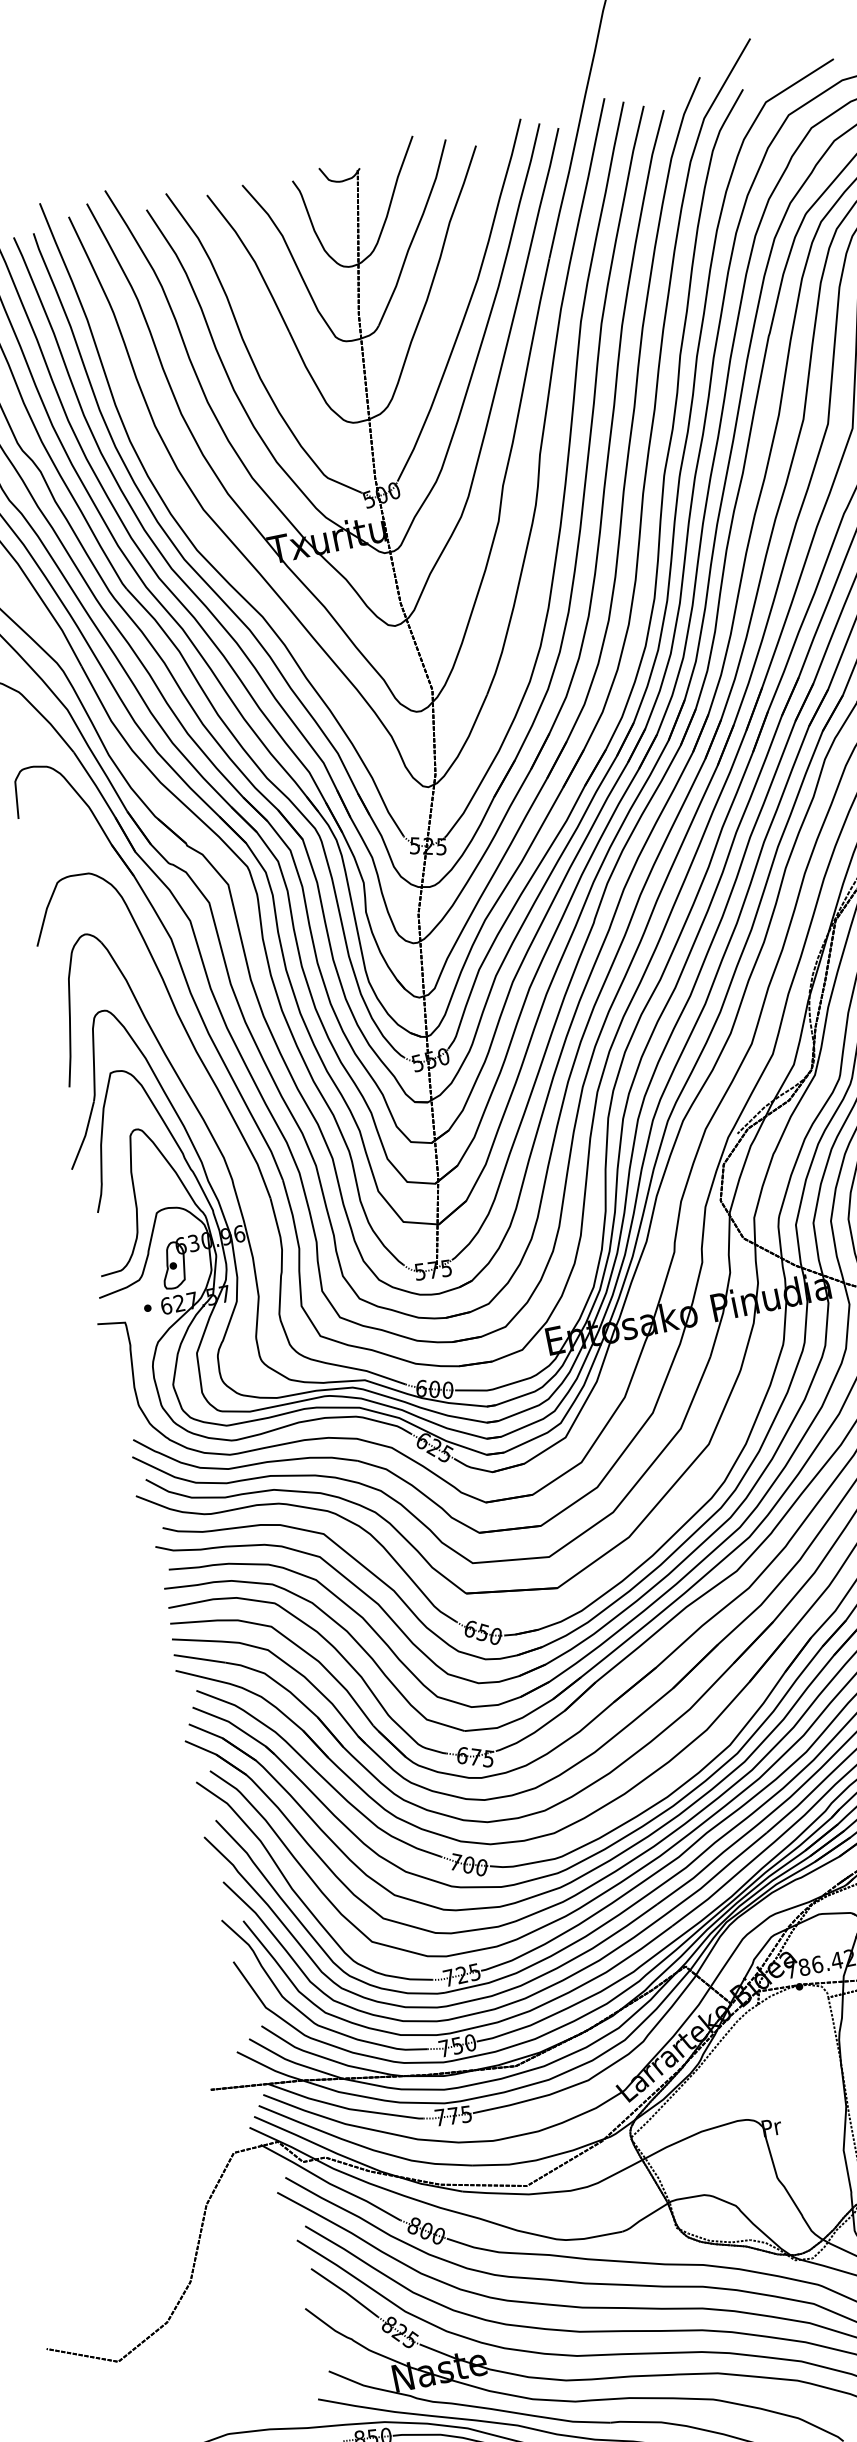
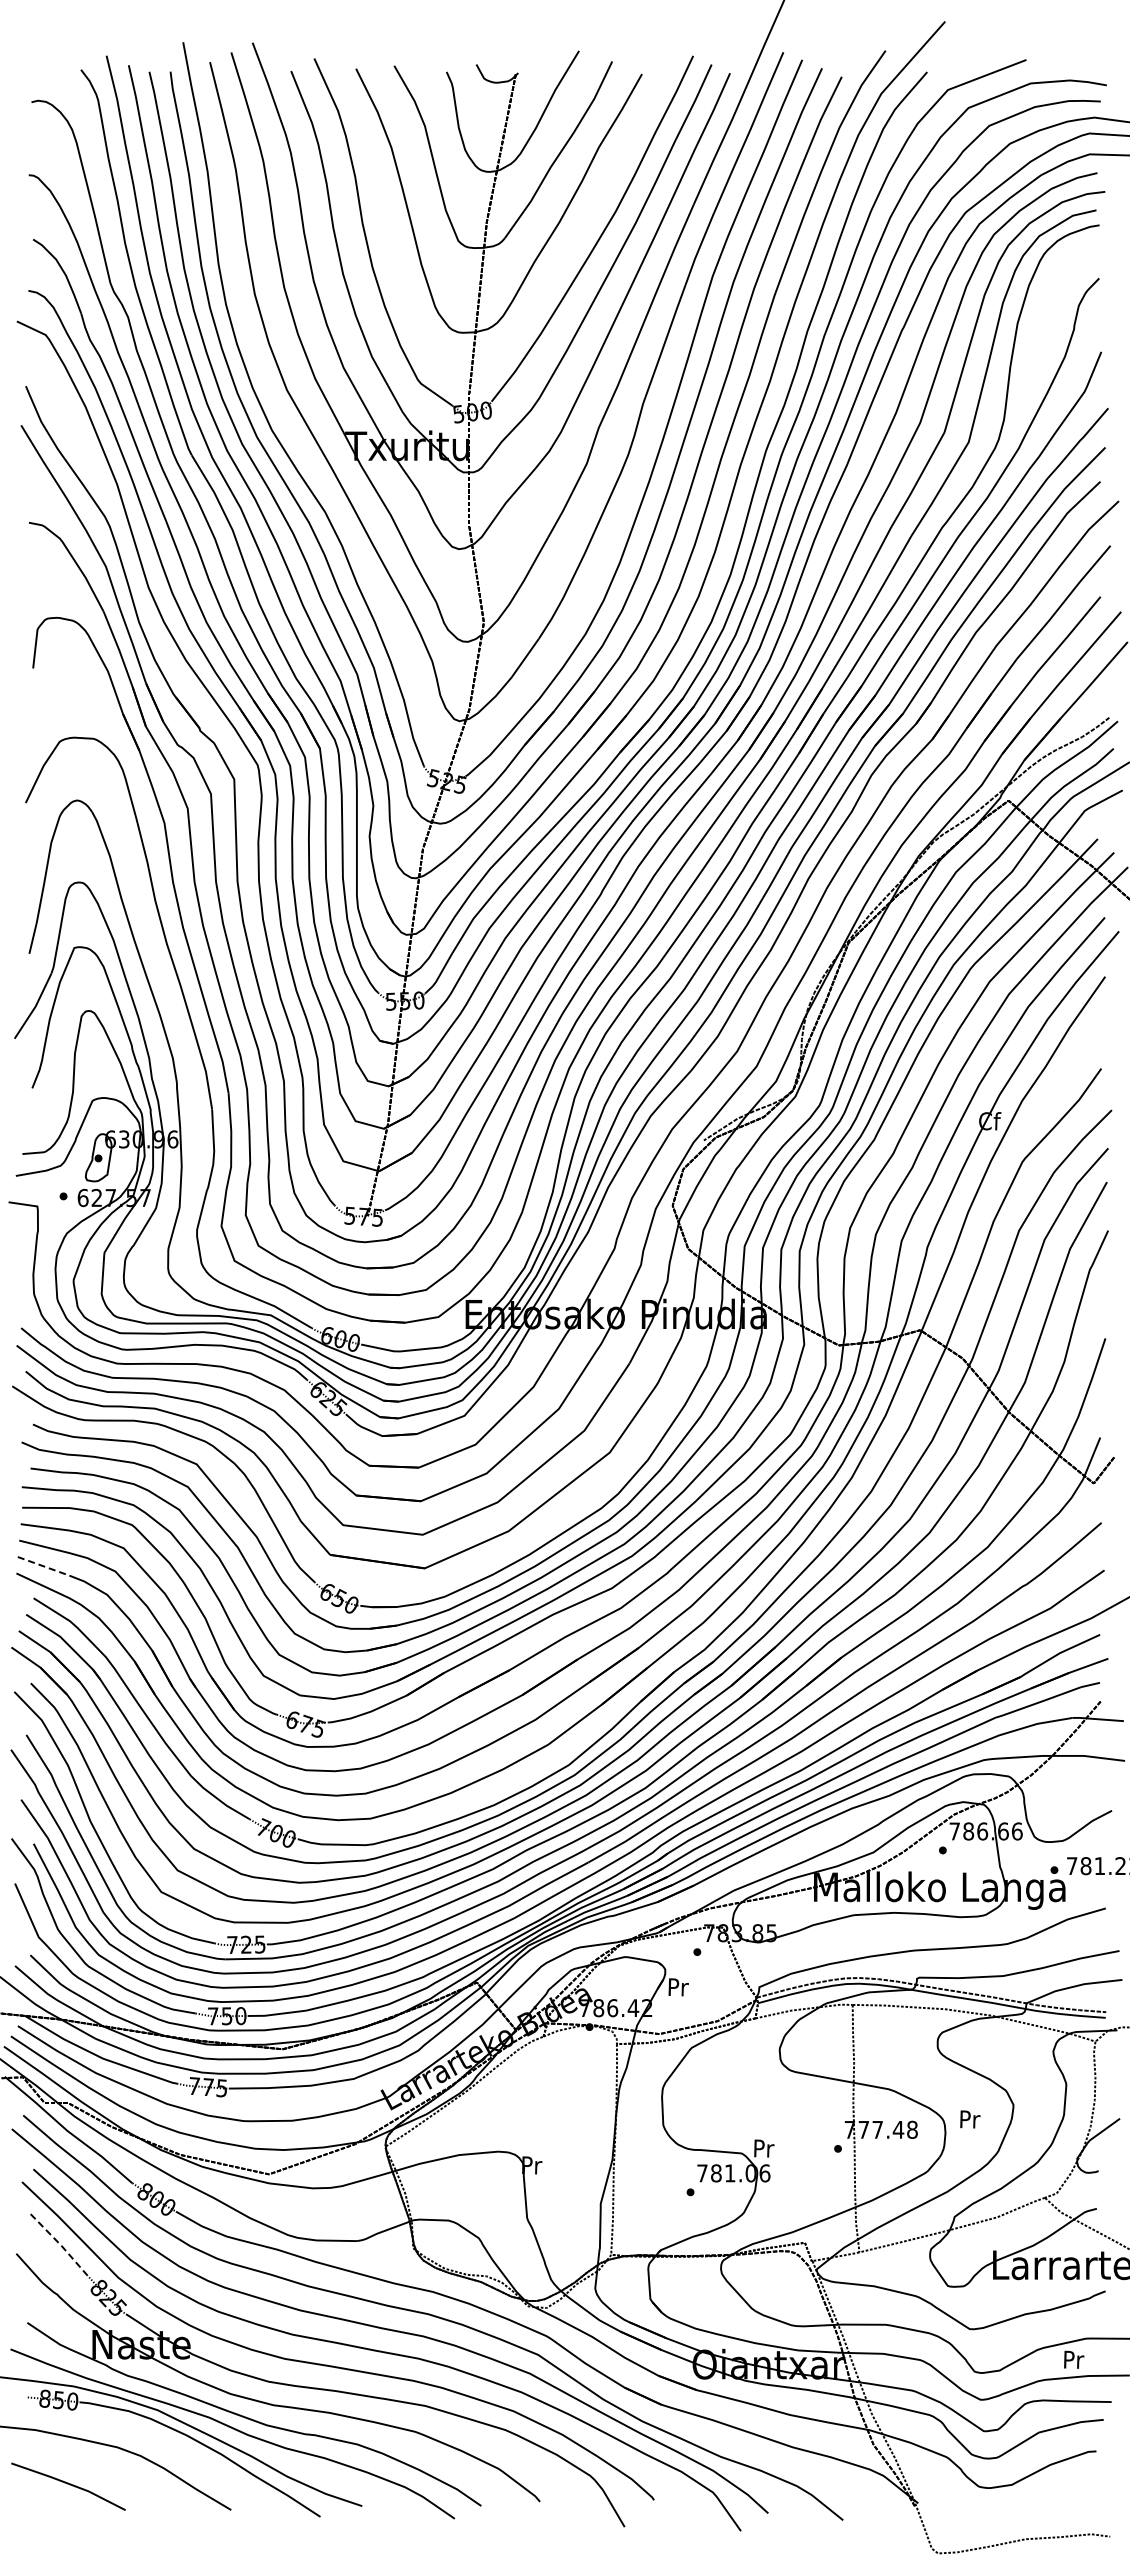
line: (200, 1658) -> (44, 1566), solid -> dashed
line: (345, 2292) -> (61, 2245), solid -> dashed

